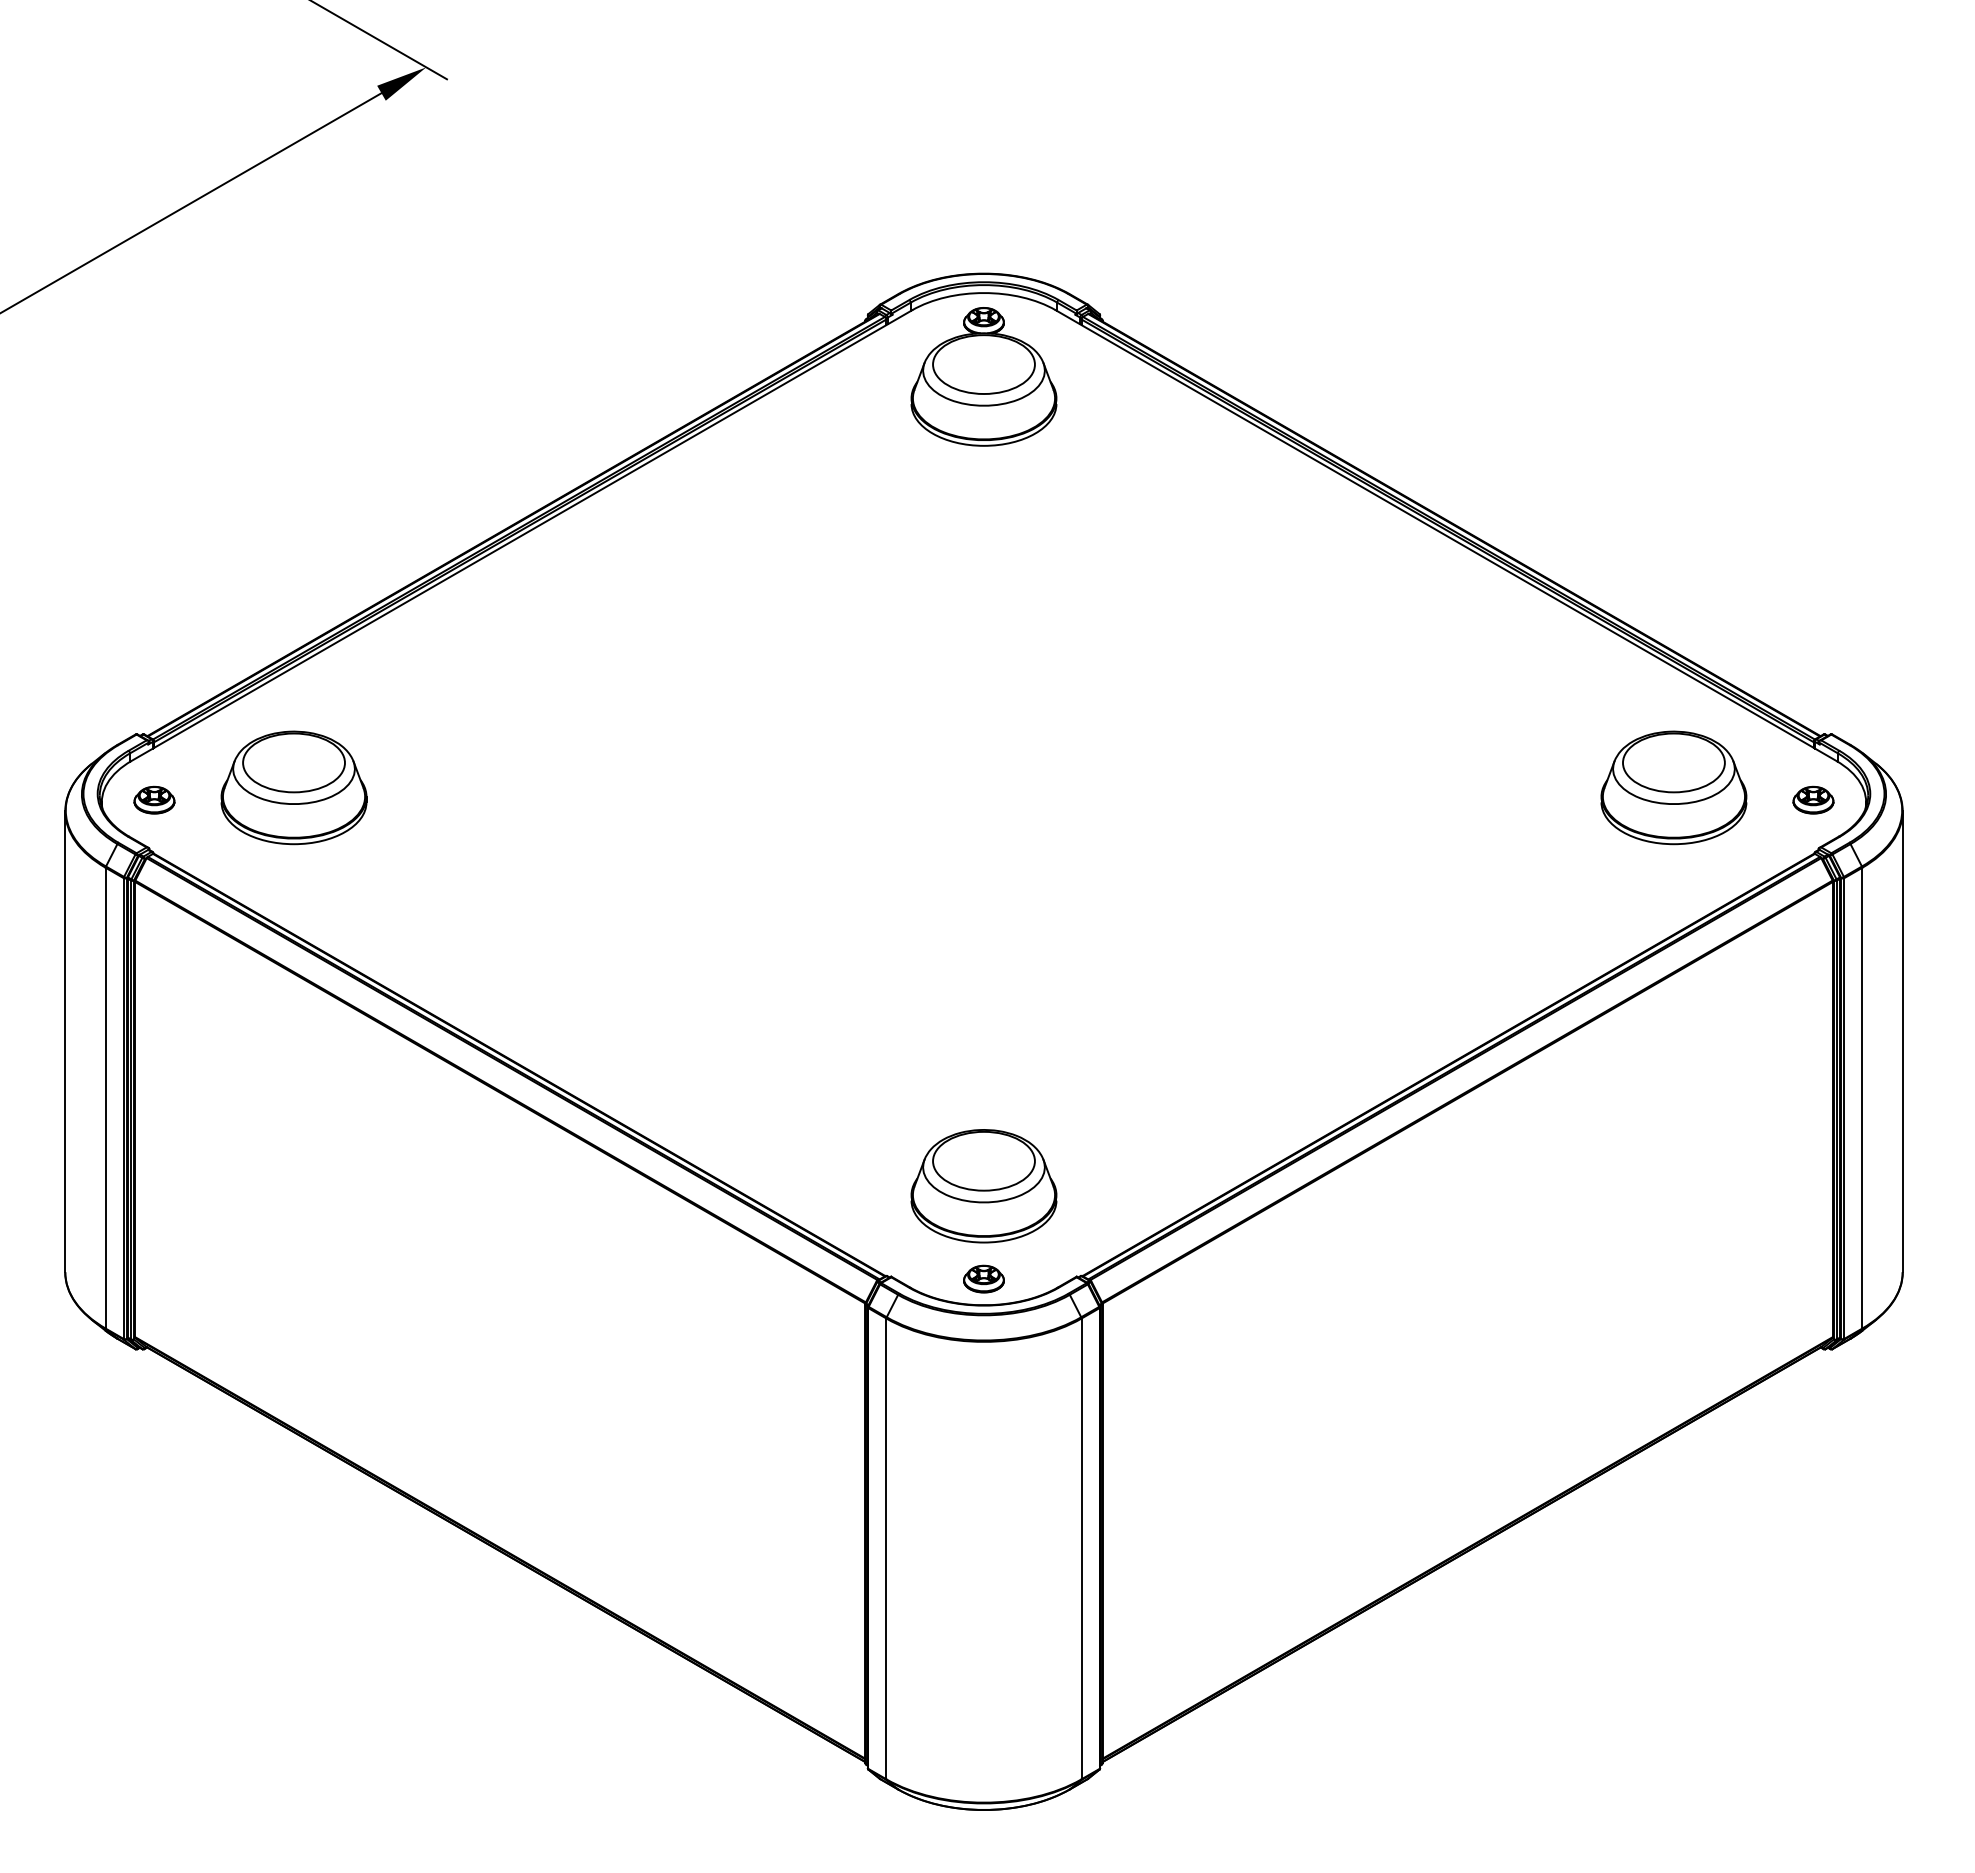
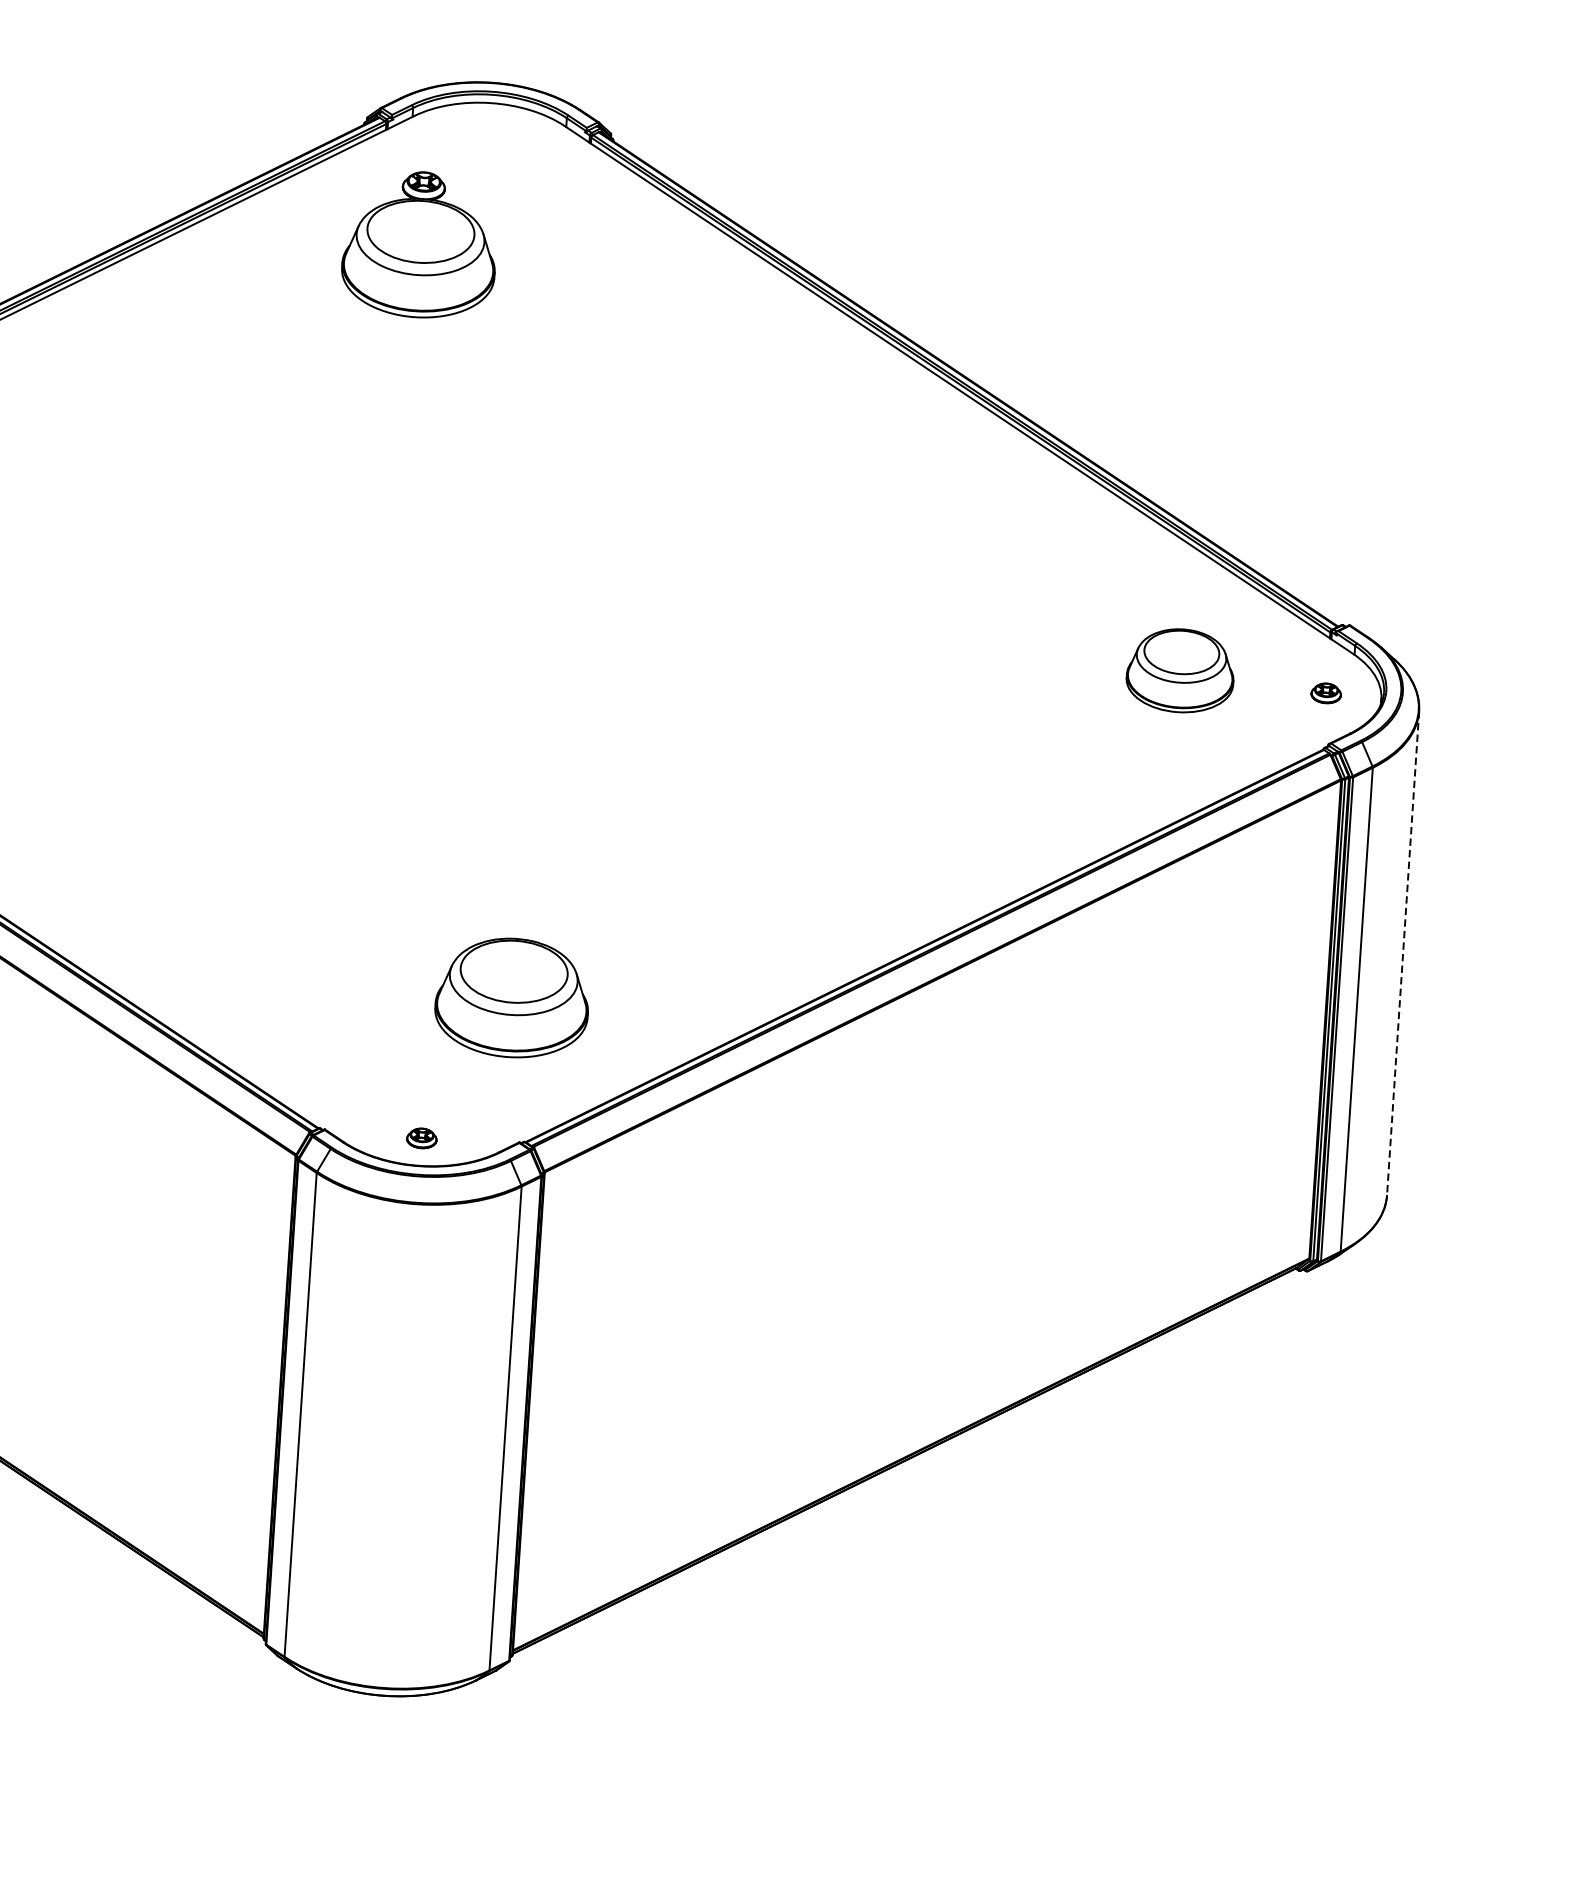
part: (983, 376) -> (419, 244), moved
part: (1673, 787) -> (1180, 670), size x0.7
part: (1813, 799) -> (1326, 692), size x0.7
line: (1902, 1042) -> (1402, 954), solid -> dashed
part: (983, 1186) -> (511, 998), moved
part: (983, 1278) -> (421, 1137), size x0.7

